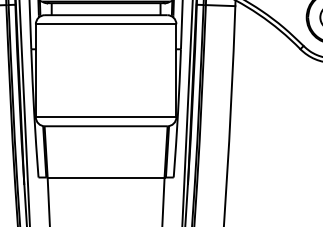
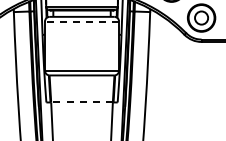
line: (105, 23) -> (81, 21), solid -> dashed
line: (107, 177) -> (82, 102), solid -> dashed

